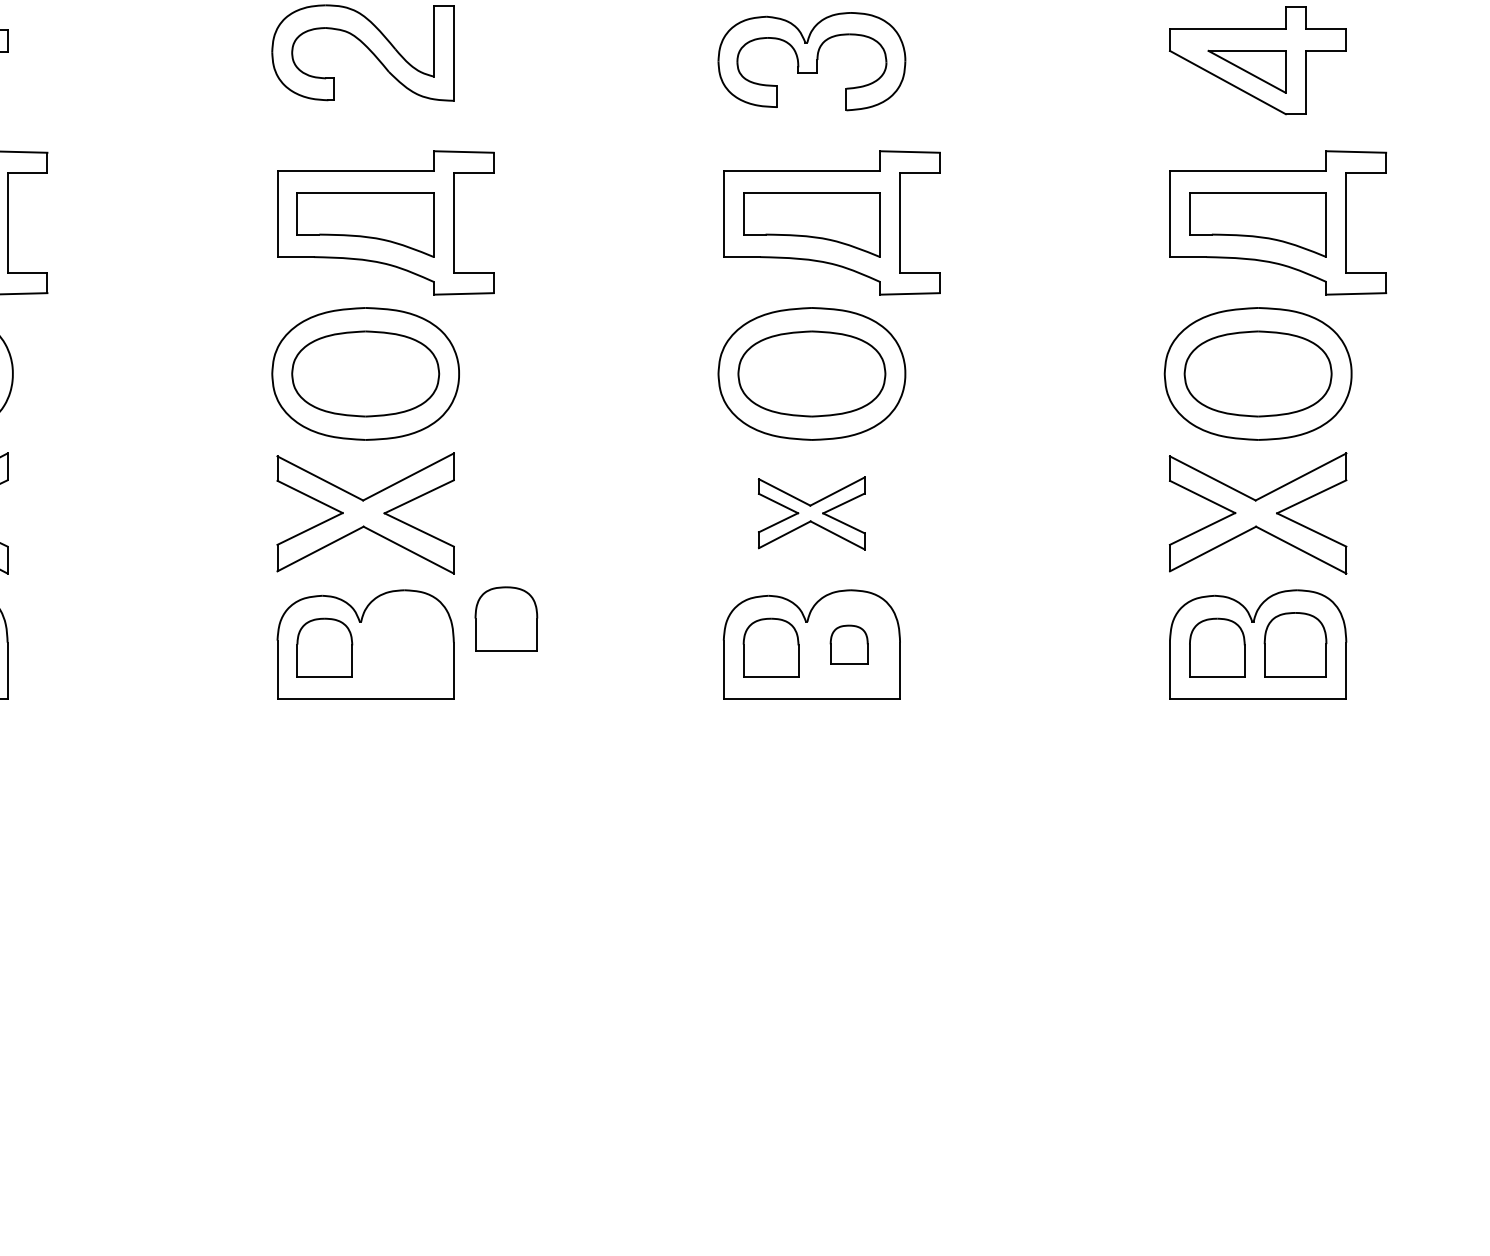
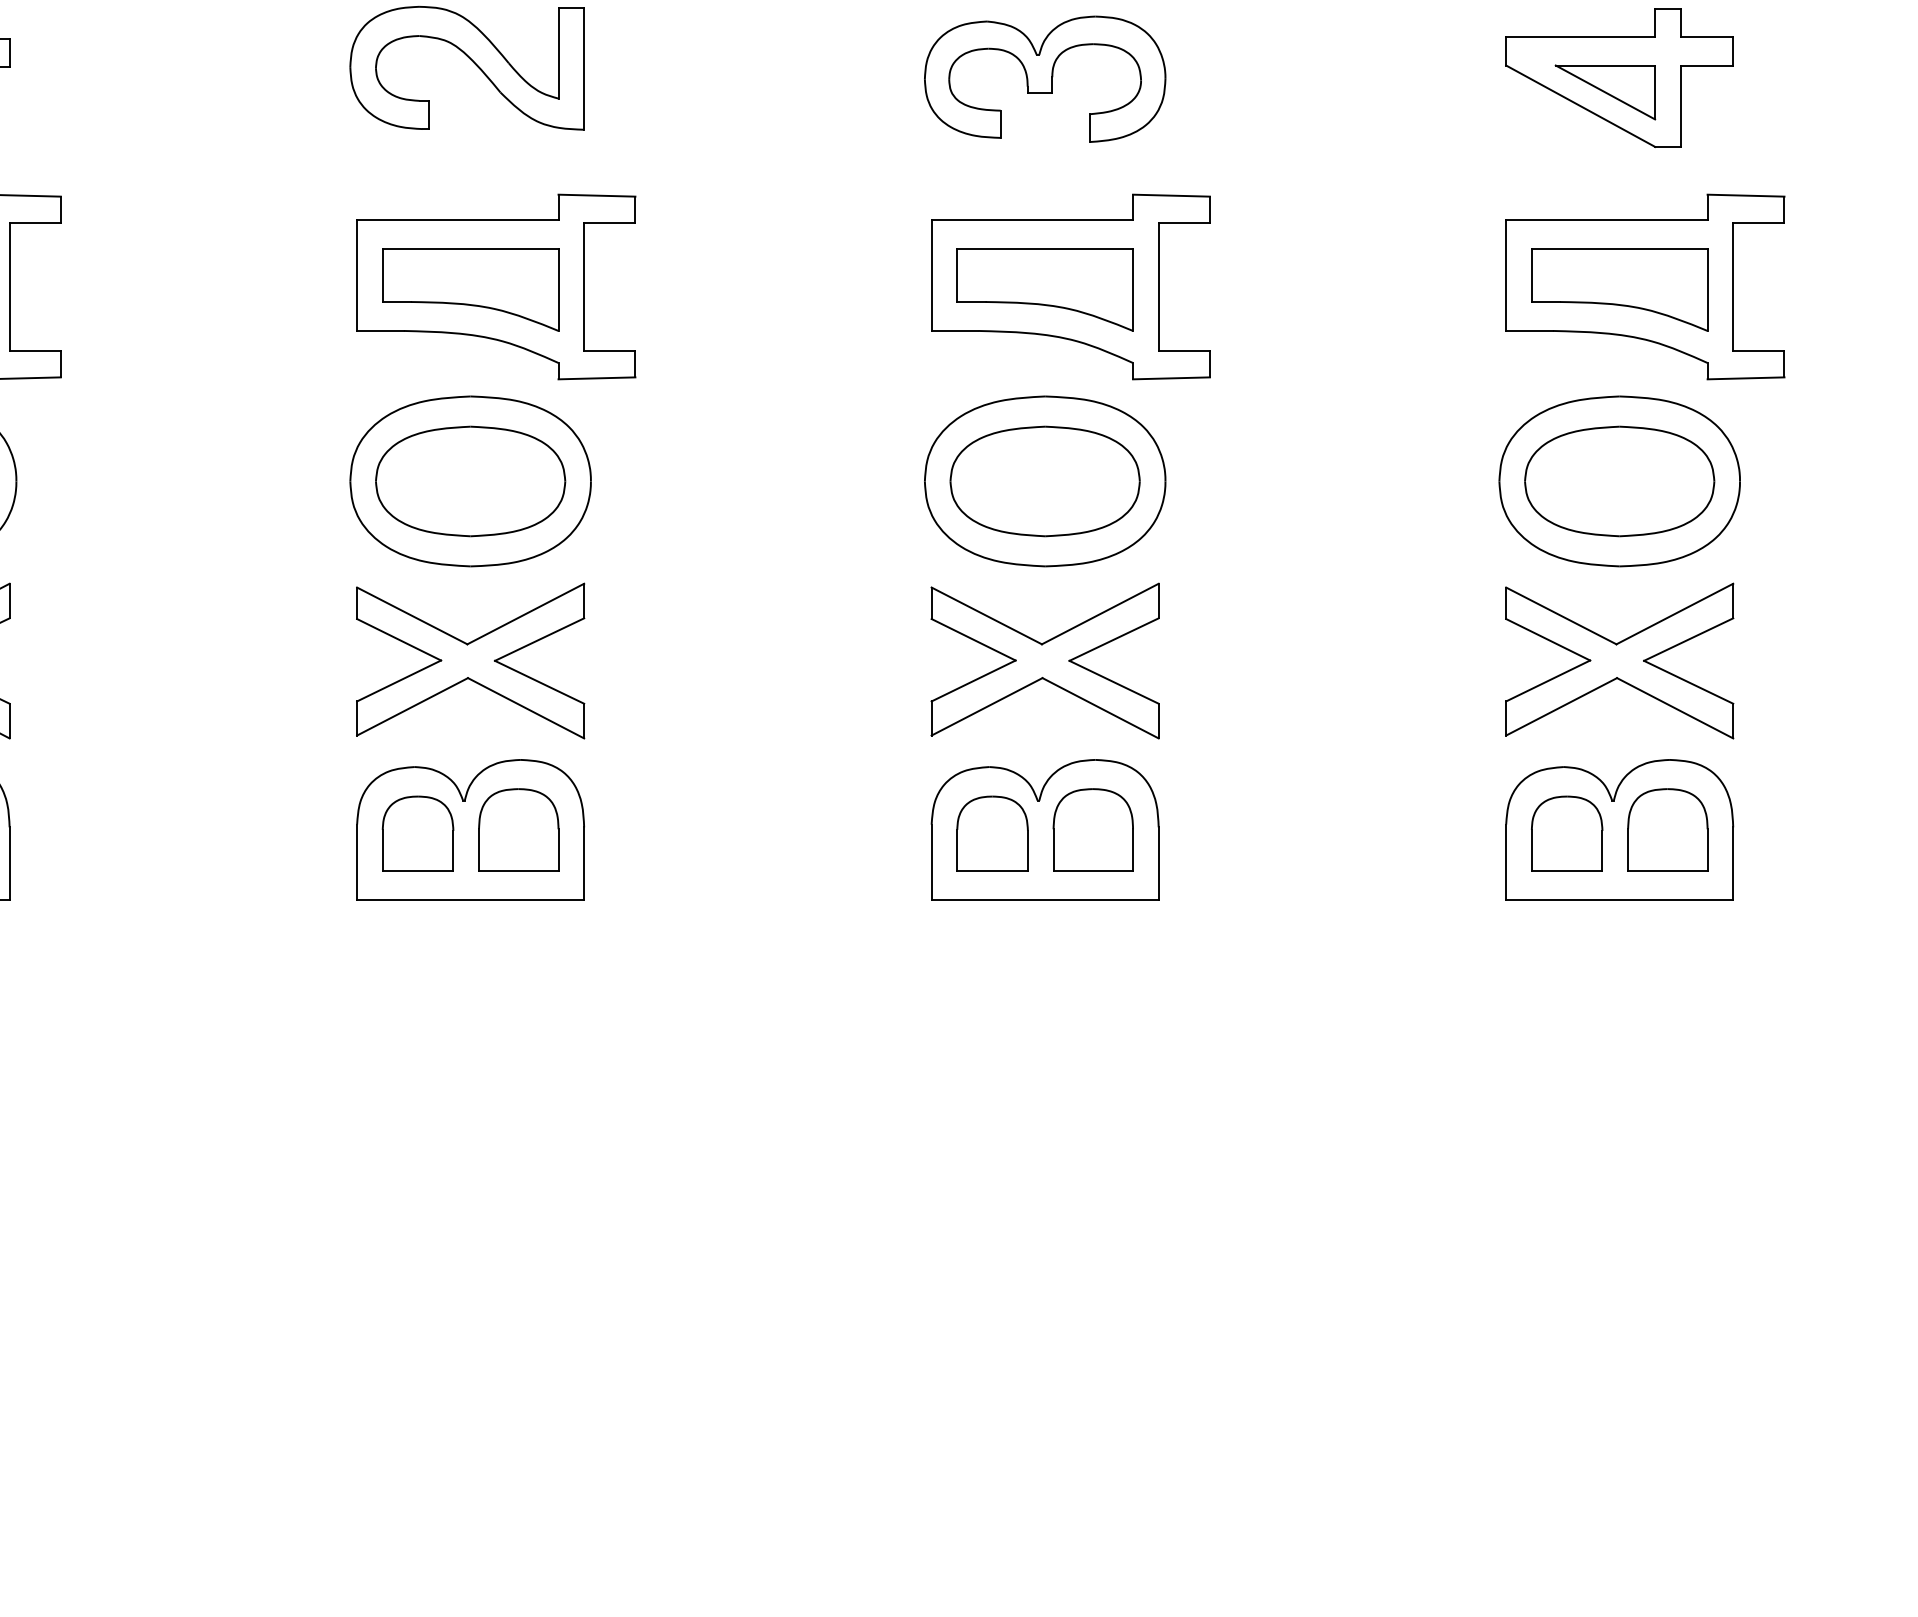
part: (811, 513) -> (1044, 660), size x1.67
part: (506, 618) -> (518, 829), moved
part: (848, 644) -> (1092, 829), size x1.67

